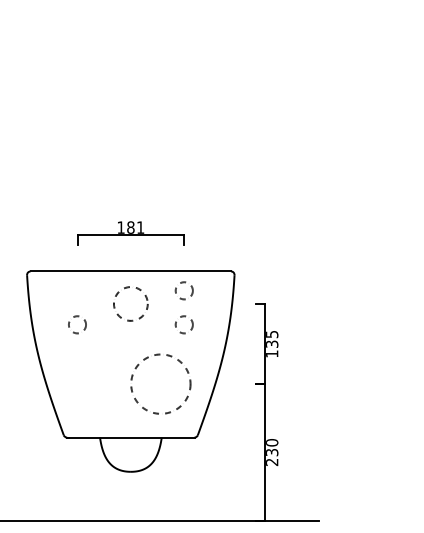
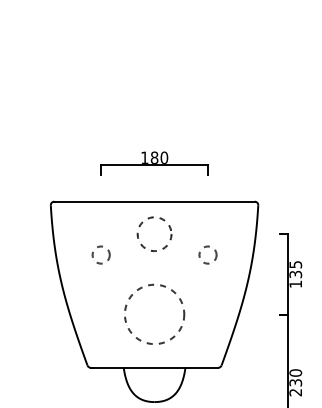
text: (140, 227) -> (164, 157), 181 -> 180
circle: (183, 290) -> (207, 220), removed
circle: (160, 383) -> (154, 313), moved

